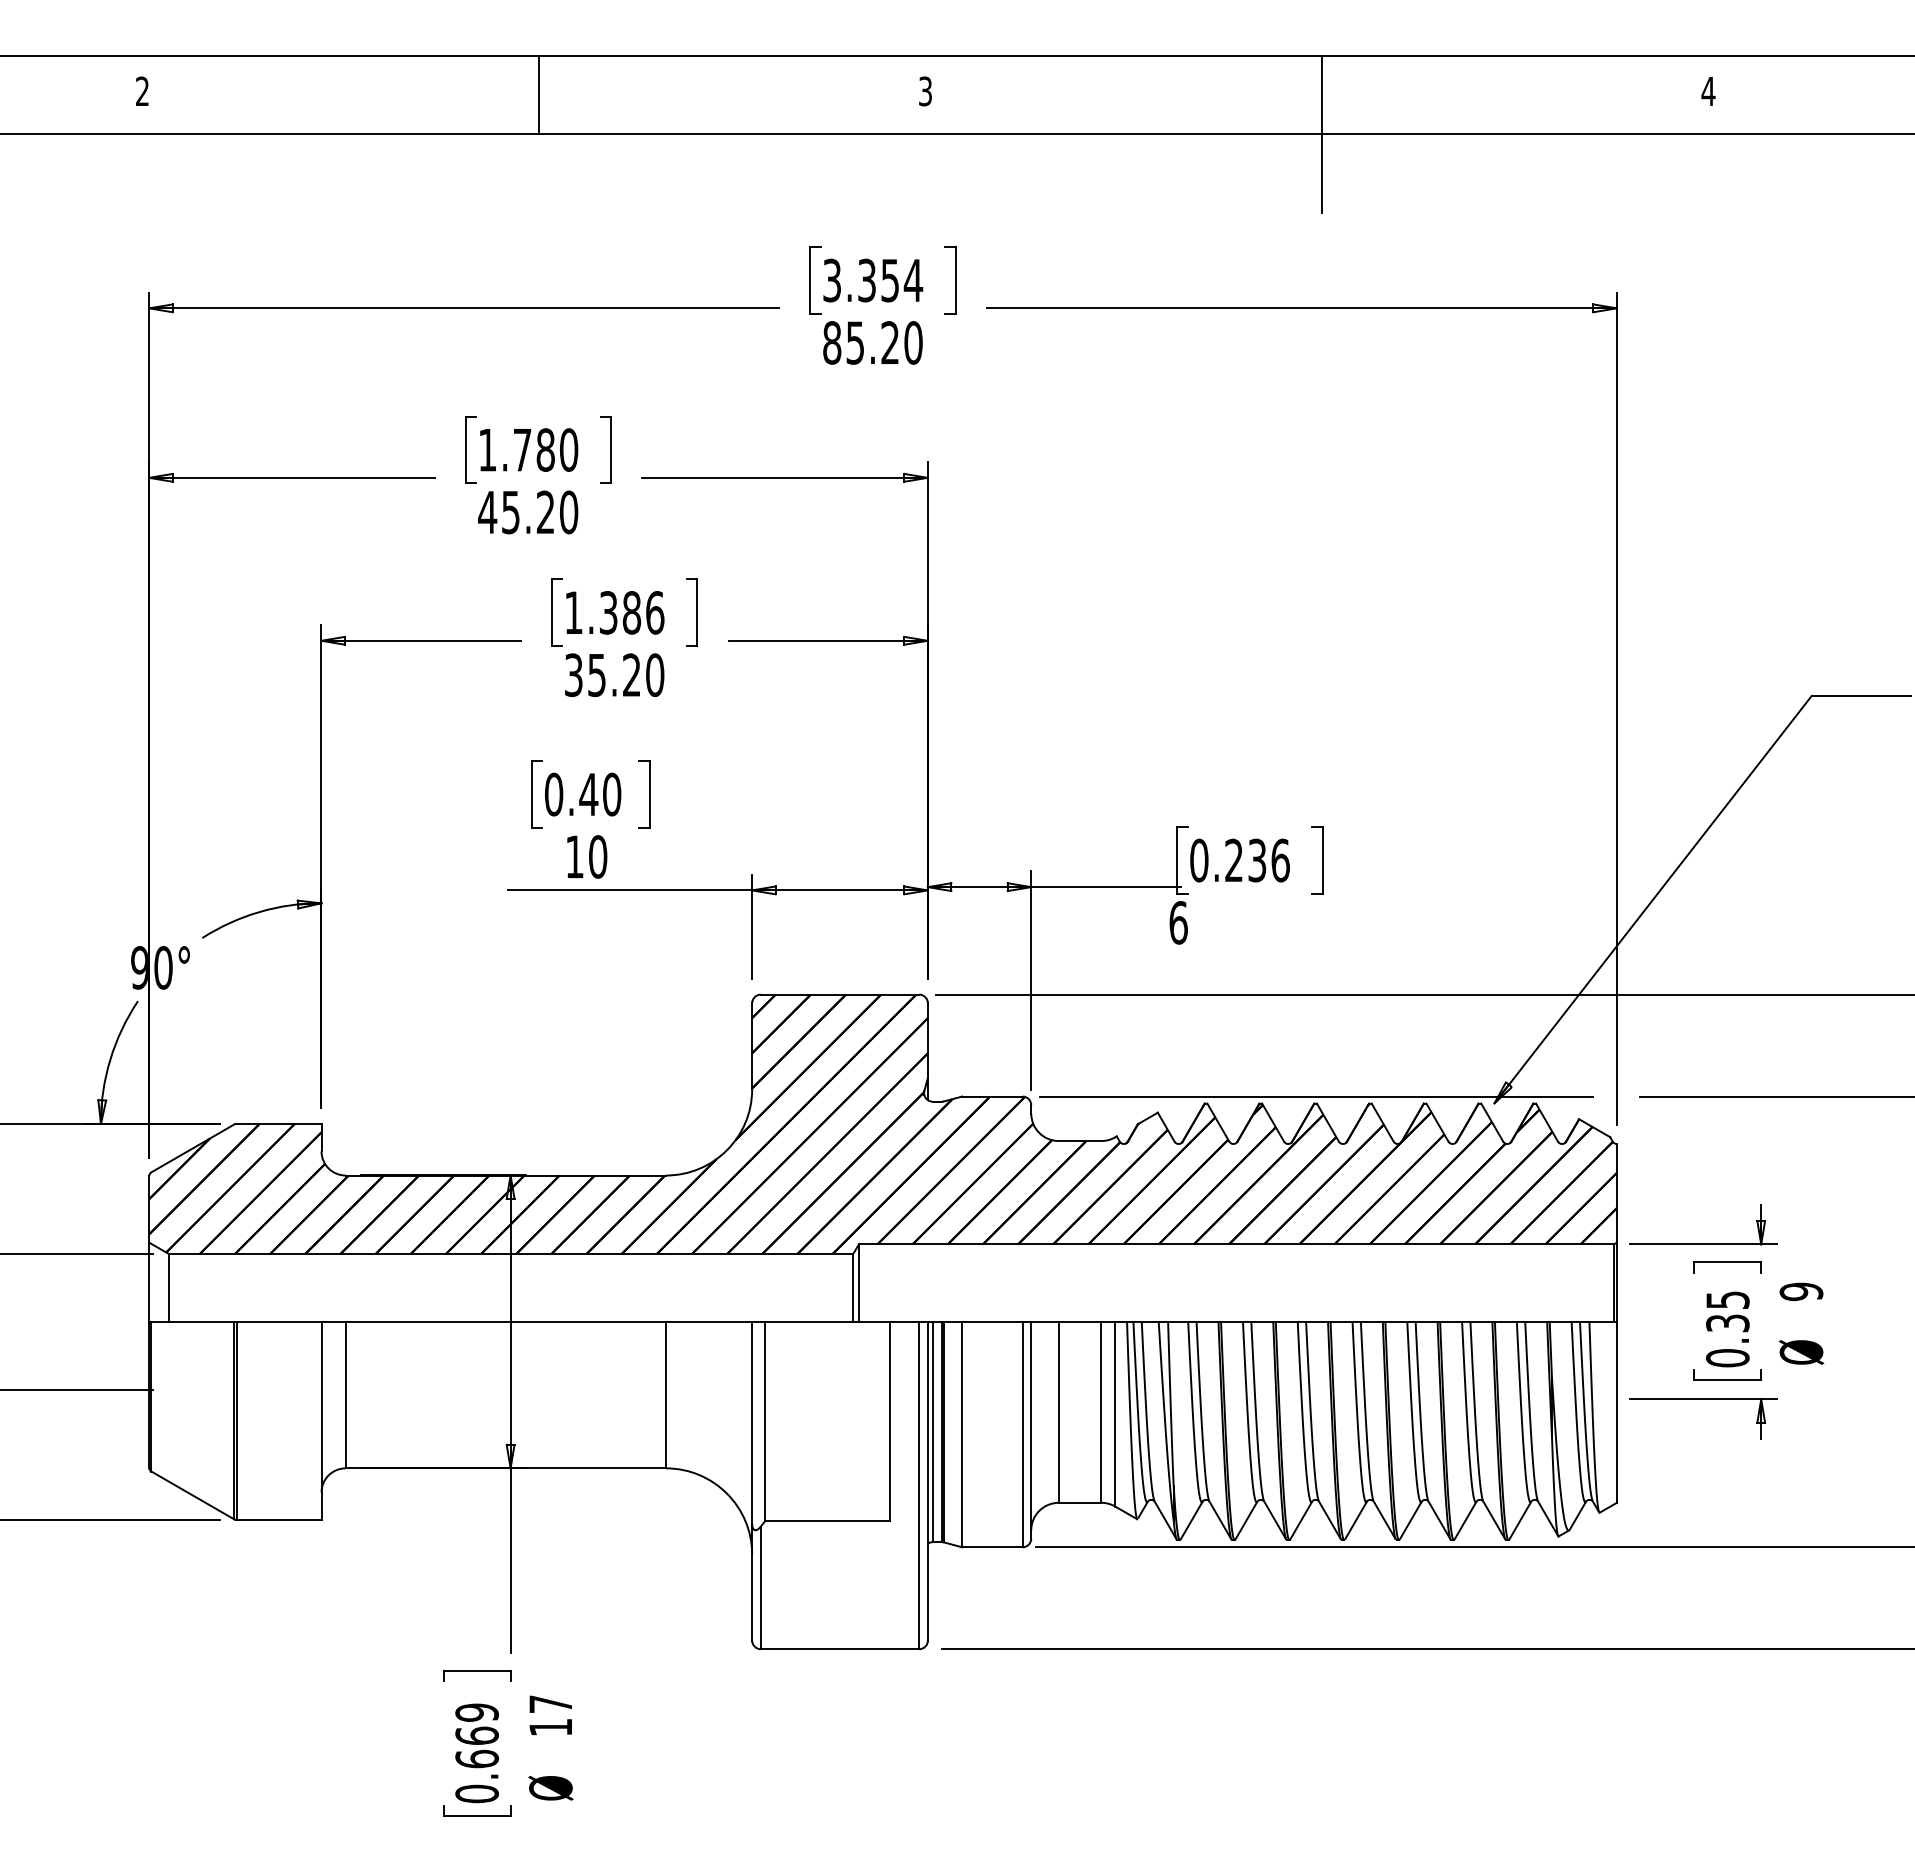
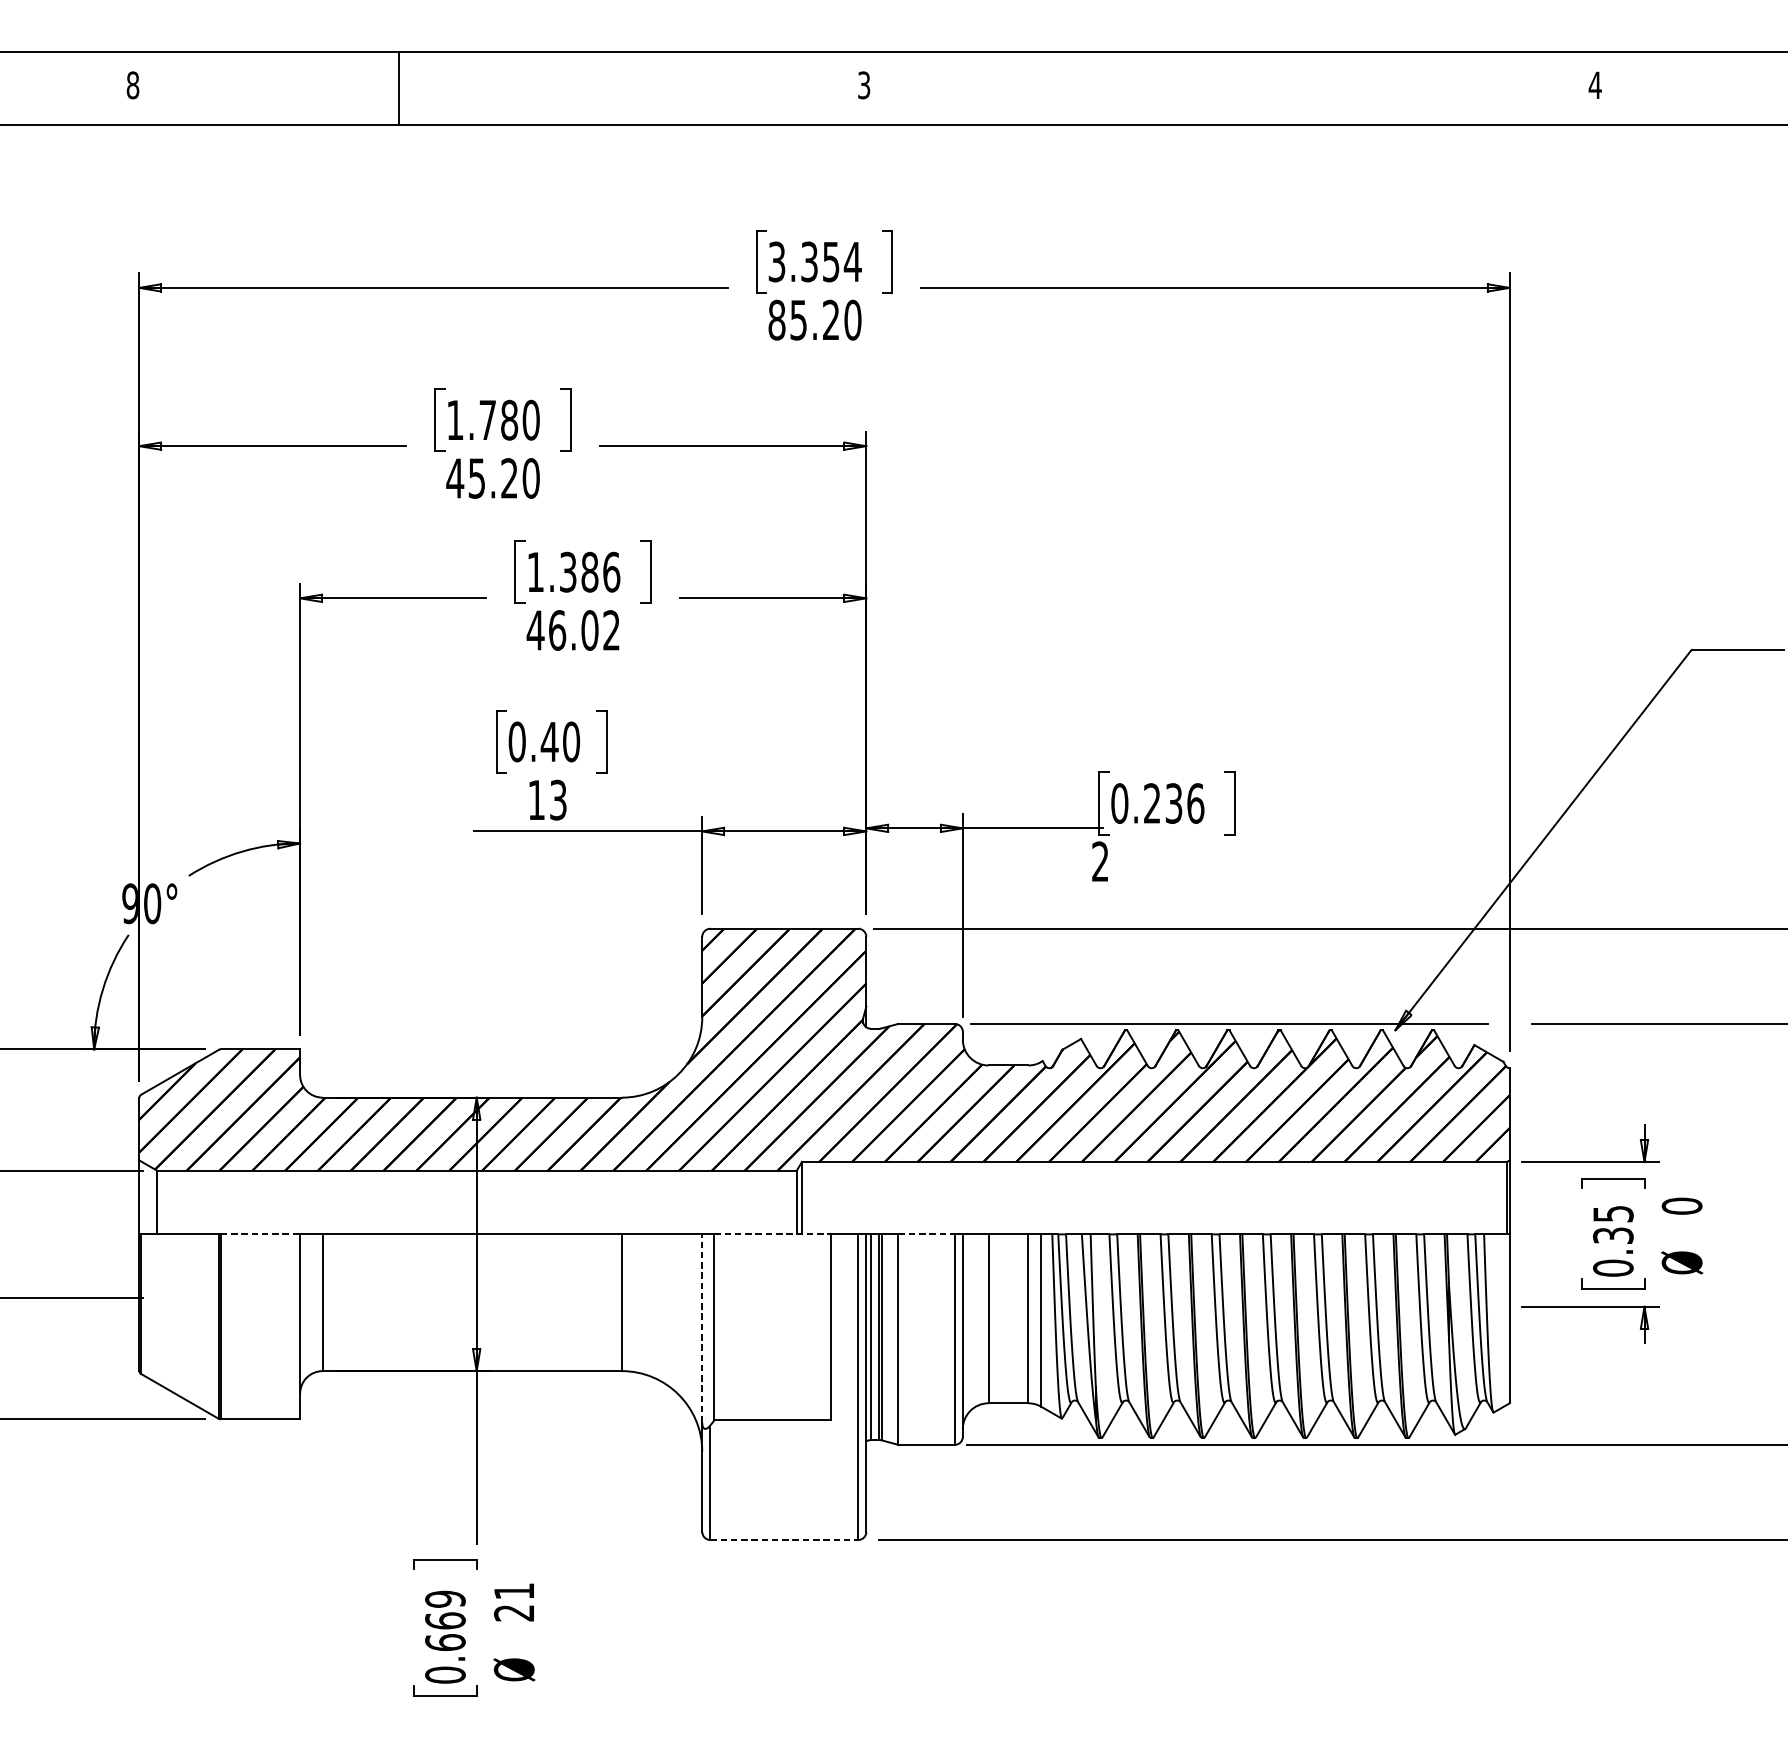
text: (142, 91) -> (132, 85), 2 -> 8
line: (538, 95) -> (399, 89), moved
line: (1321, 134) -> (1233, 125), removed
text: (614, 675) -> (573, 630), 35.20 -> 46.02
text: (598, 856) -> (558, 799), 10 -> 13
text: (1178, 922) -> (1100, 861), 6 -> 2
text: (1801, 1291) -> (1682, 1205), 9 -> 0
line: (279, 1321) -> (260, 1233), solid -> dashed
line: (828, 1321) -> (773, 1233), solid -> dashed
line: (992, 1321) -> (926, 1233), solid -> dashed
line: (752, 1422) -> (702, 1328), solid -> dashed
line: (840, 1649) -> (784, 1540), solid -> dashed
text: (550, 1715) -> (513, 1601), 17 -> 21

